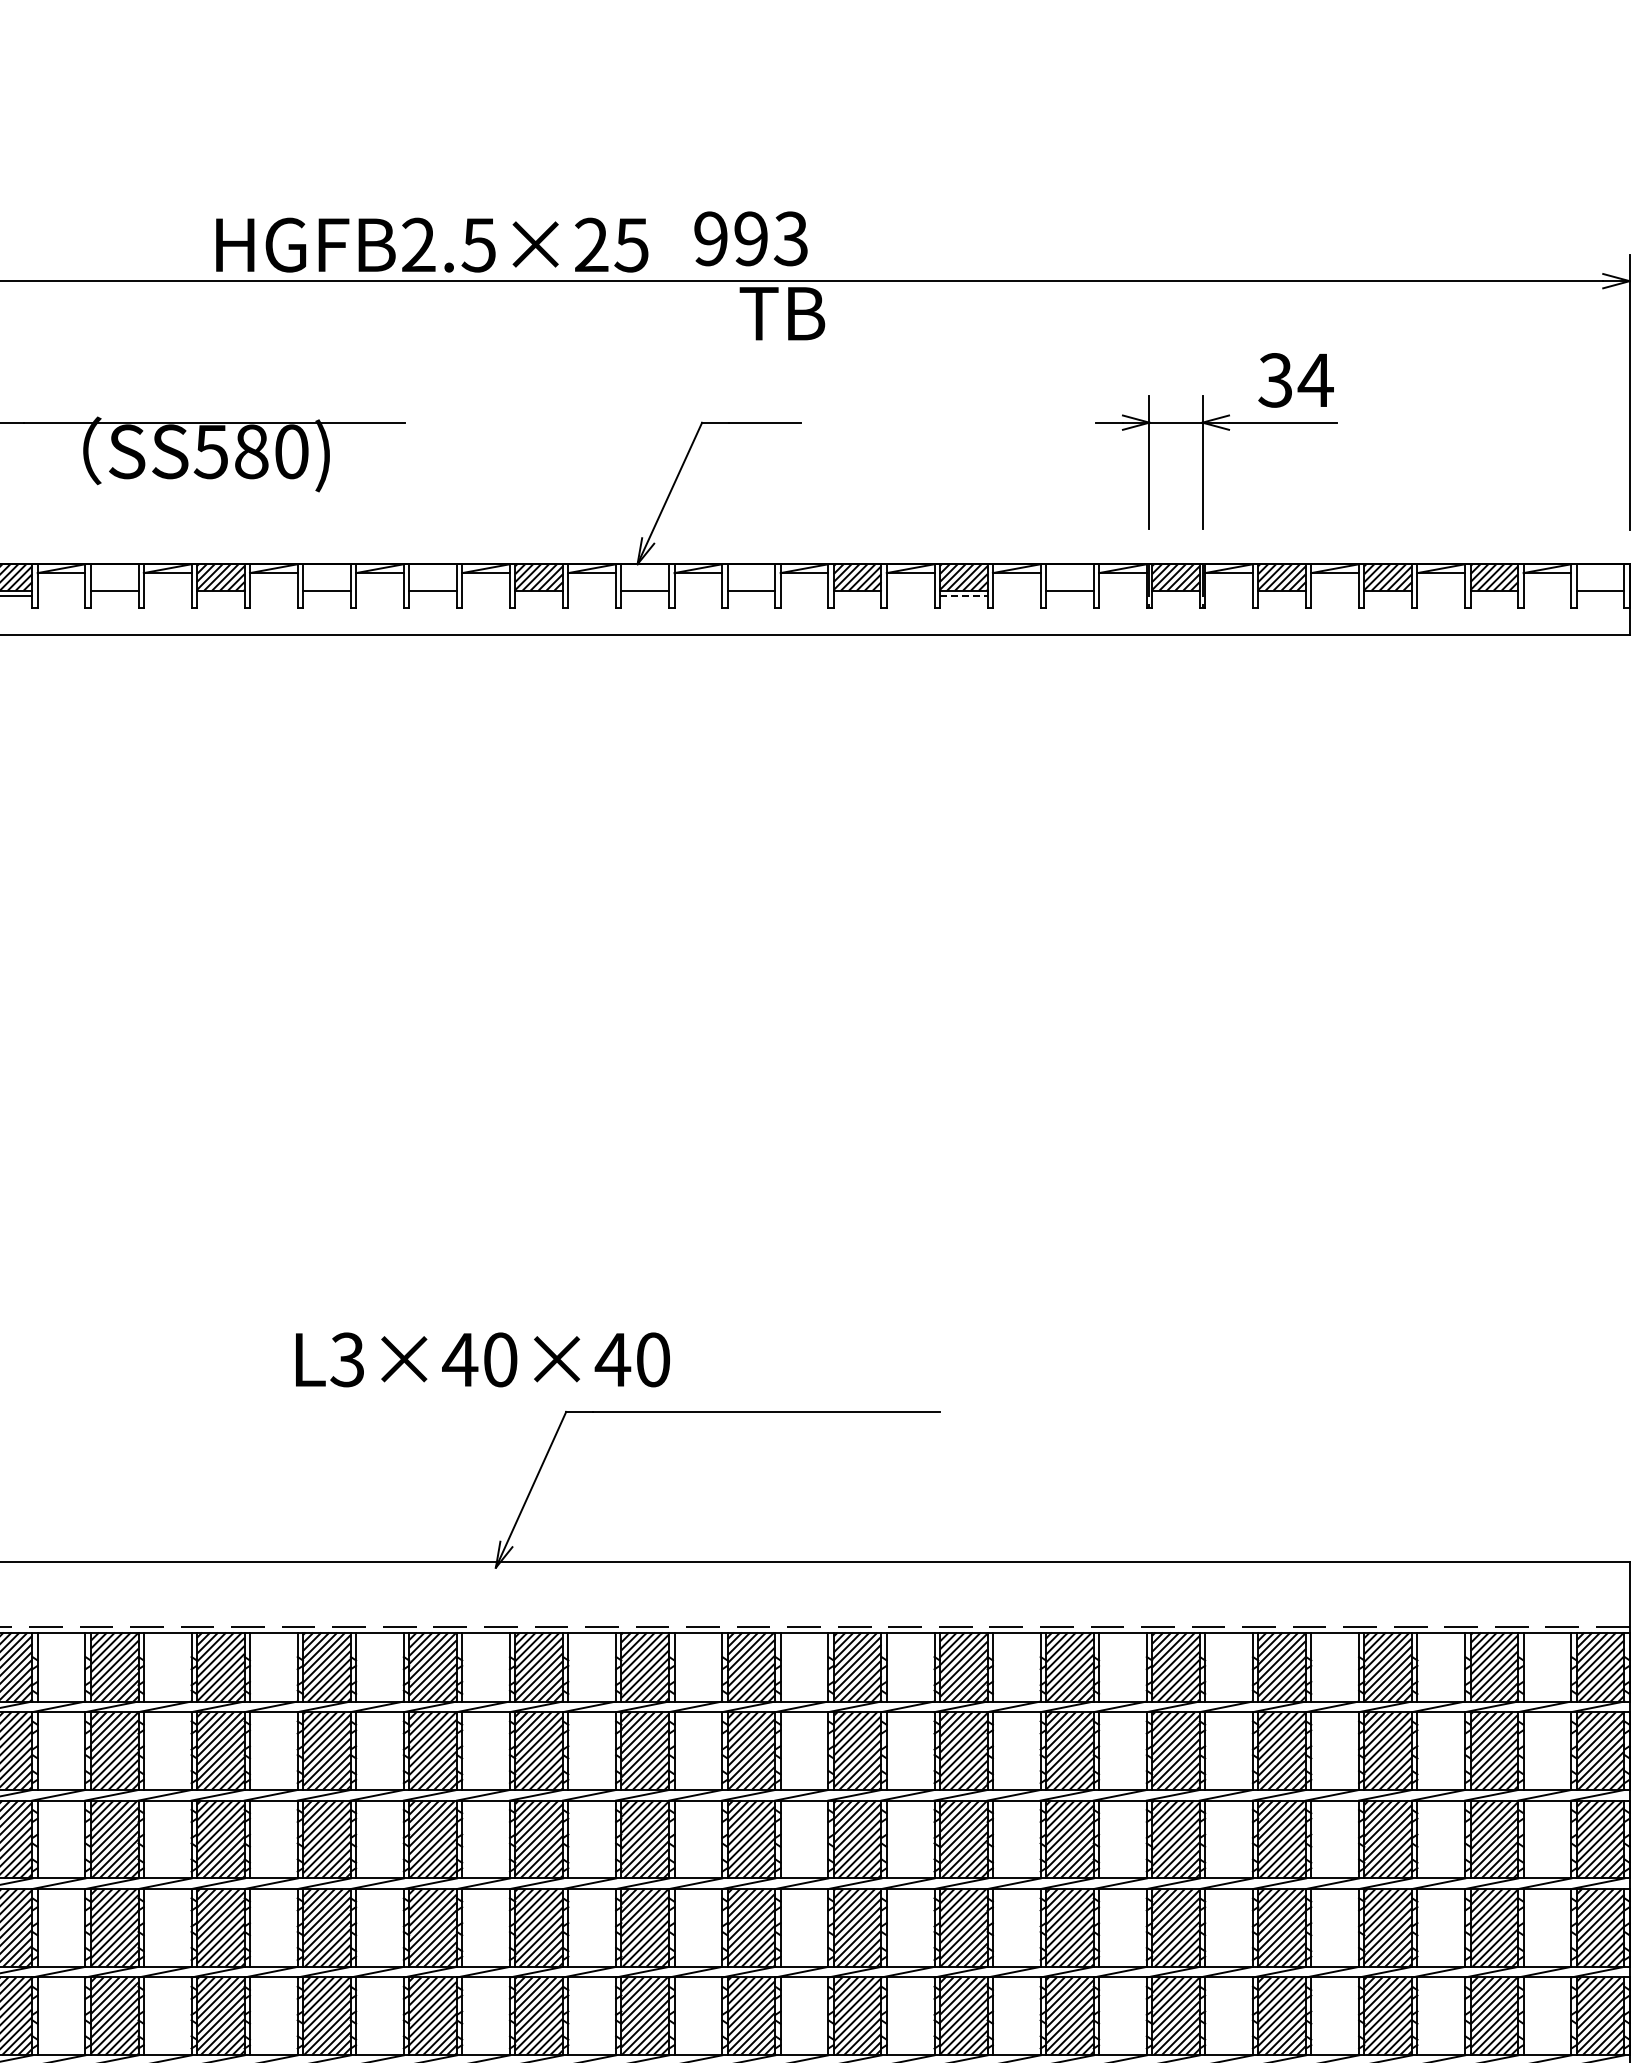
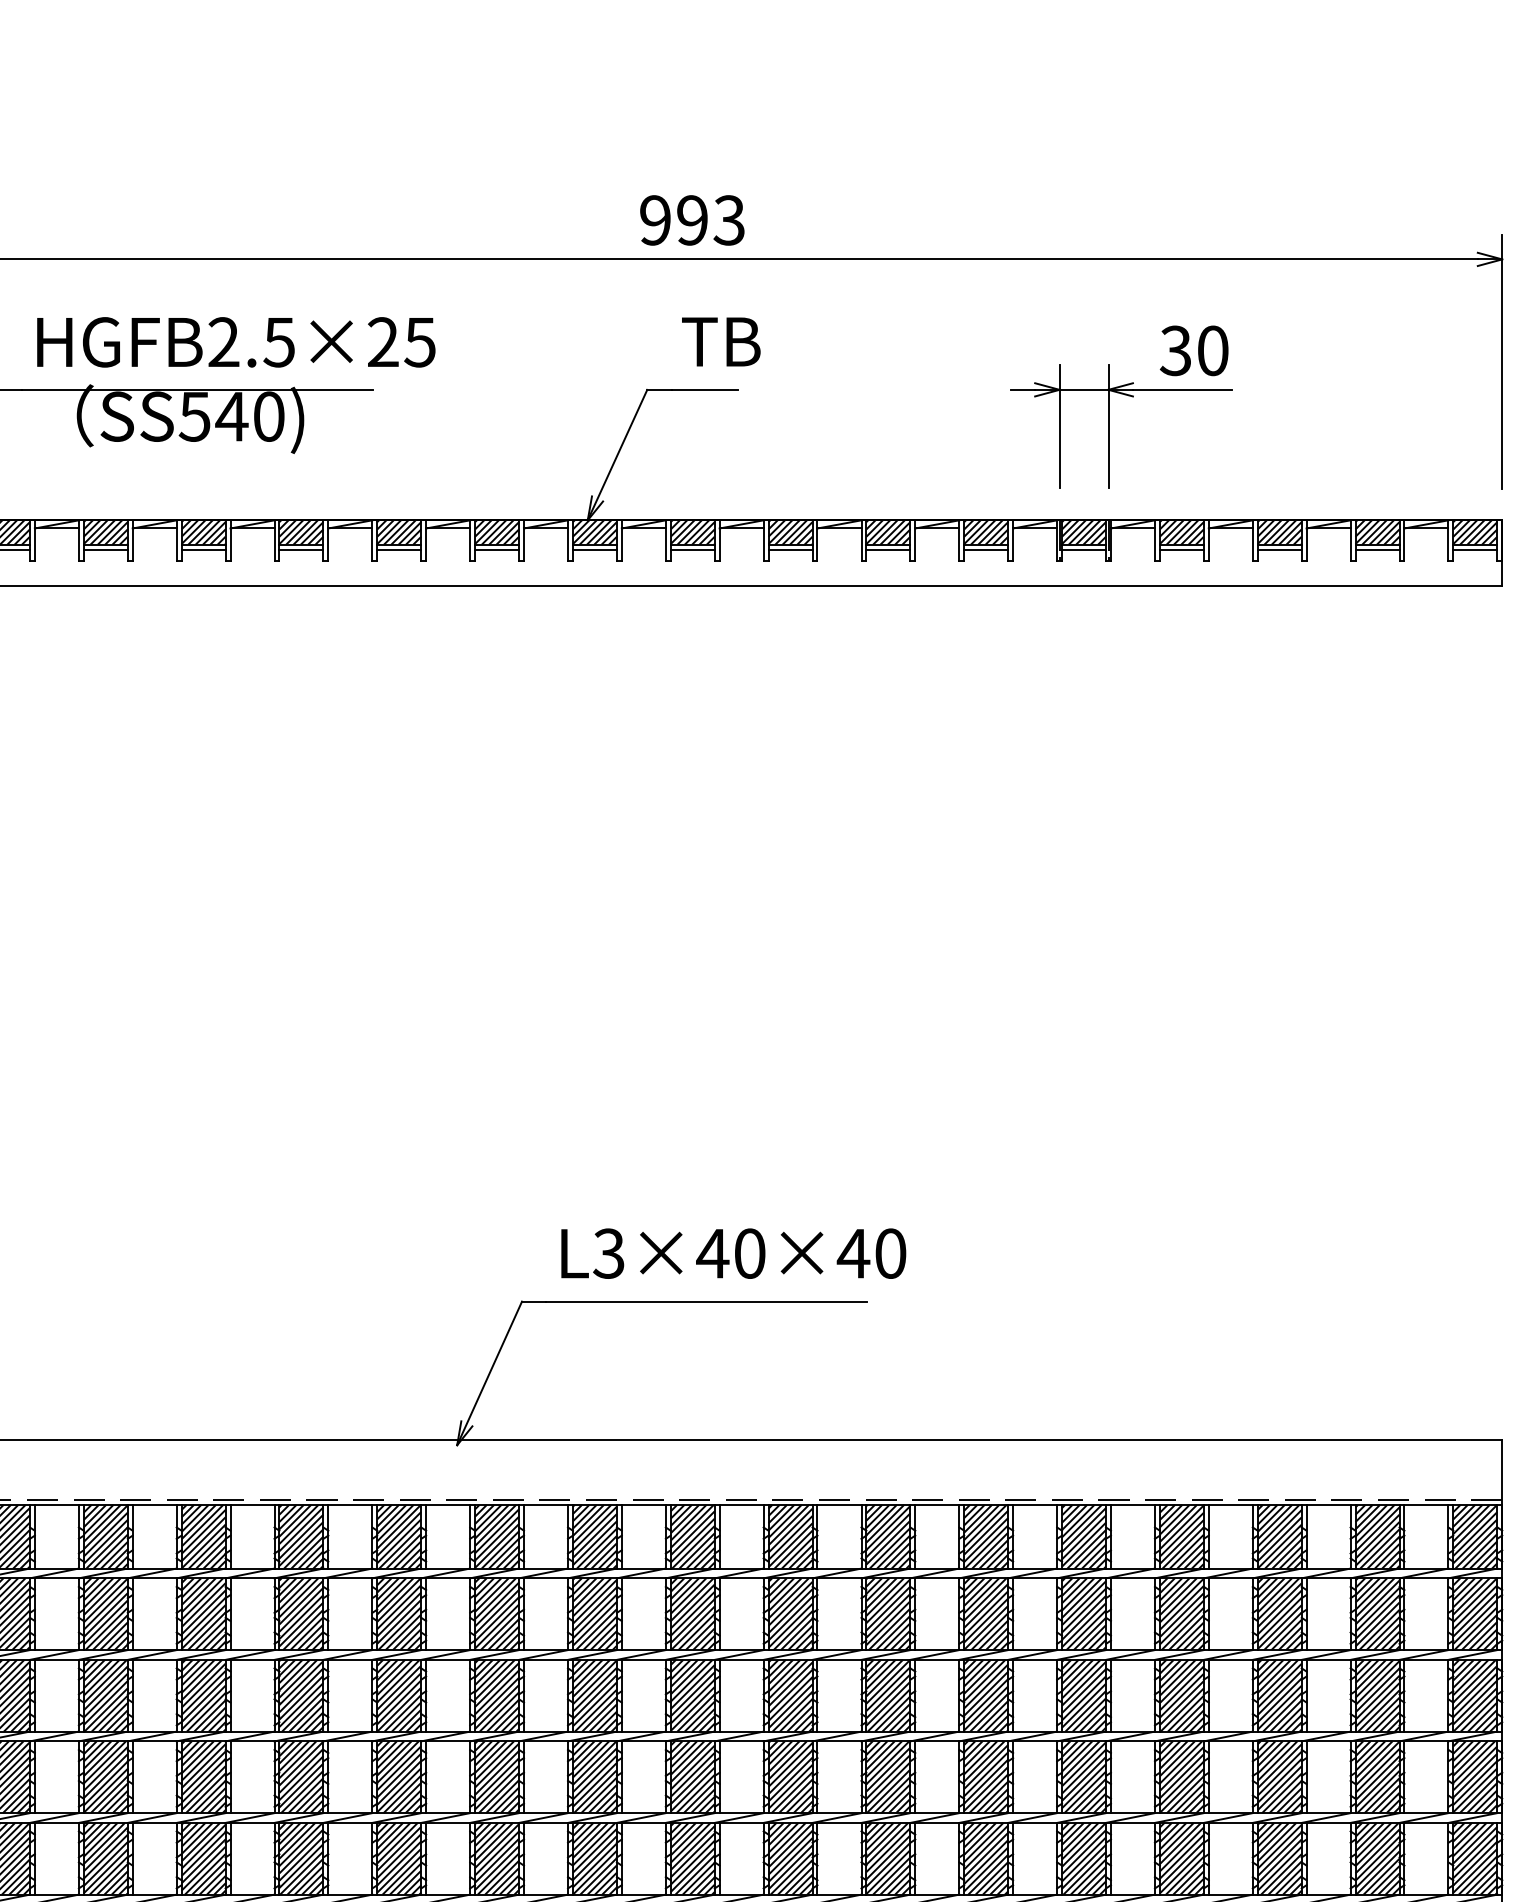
text: (432, 244) -> (236, 341), moved
text: (782, 313) -> (721, 341), moved
text: (1315, 380) -> (1212, 350), 34 -> 30
text: (251, 451) -> (231, 416), SS580) -> SS540)
hatch: (114, 577) -> (105, 532), added
hatch: (326, 577) -> (301, 532), added
hatch: (432, 577) -> (398, 532), added
hatch: (645, 577) -> (595, 532), added
hatch: (751, 577) -> (692, 532), added
hatch: (1069, 577) -> (985, 532), added
hatch: (1600, 577) -> (1475, 532), added
line: (114, 596) -> (105, 550), added
line: (220, 596) -> (203, 550), added
line: (326, 596) -> (301, 550), added
line: (432, 596) -> (398, 550), added
line: (539, 596) -> (497, 550), added
line: (645, 596) -> (595, 550), added
line: (751, 596) -> (692, 550), added
line: (857, 596) -> (790, 550), added
line: (963, 596) -> (888, 550), dashed -> solid
line: (1069, 596) -> (985, 550), added
line: (1175, 596) -> (1083, 550), added
line: (1282, 596) -> (1182, 550), added
line: (1388, 596) -> (1279, 550), added
line: (1494, 596) -> (1377, 550), added
line: (1600, 596) -> (1475, 550), added
text: (482, 1359) -> (733, 1253), moved

